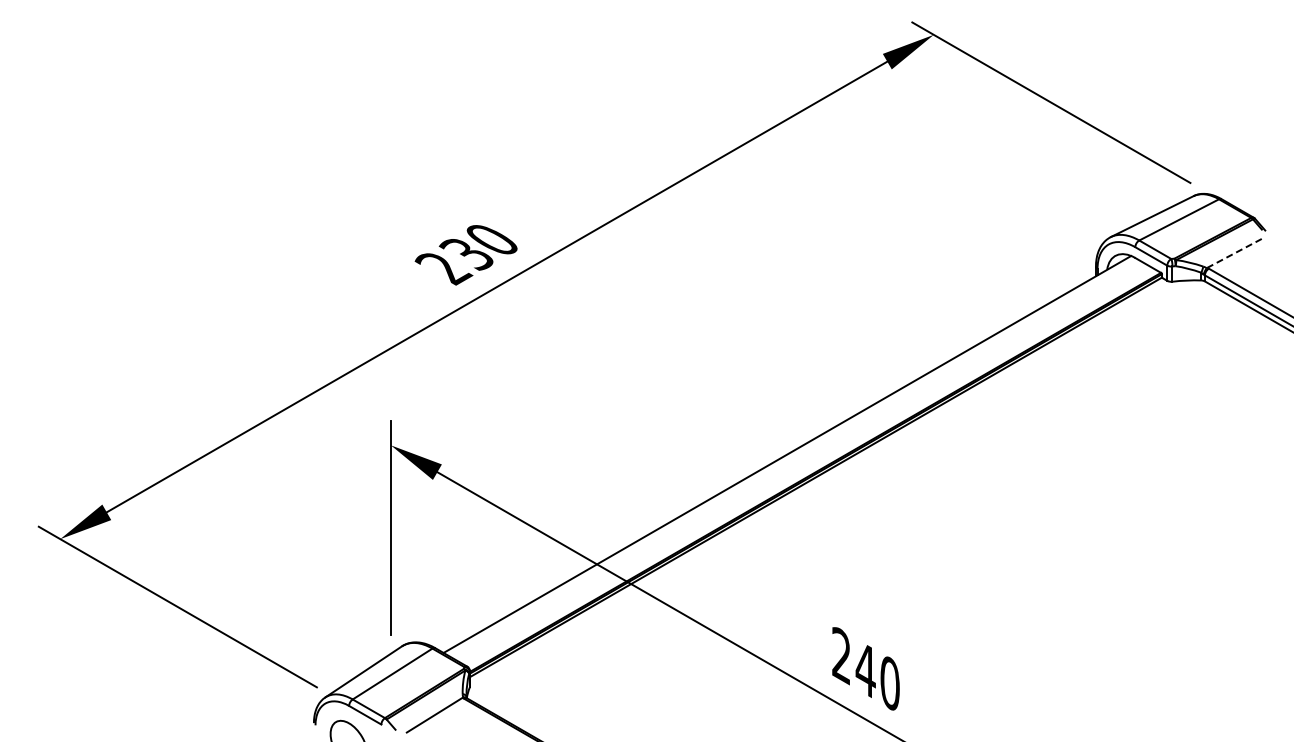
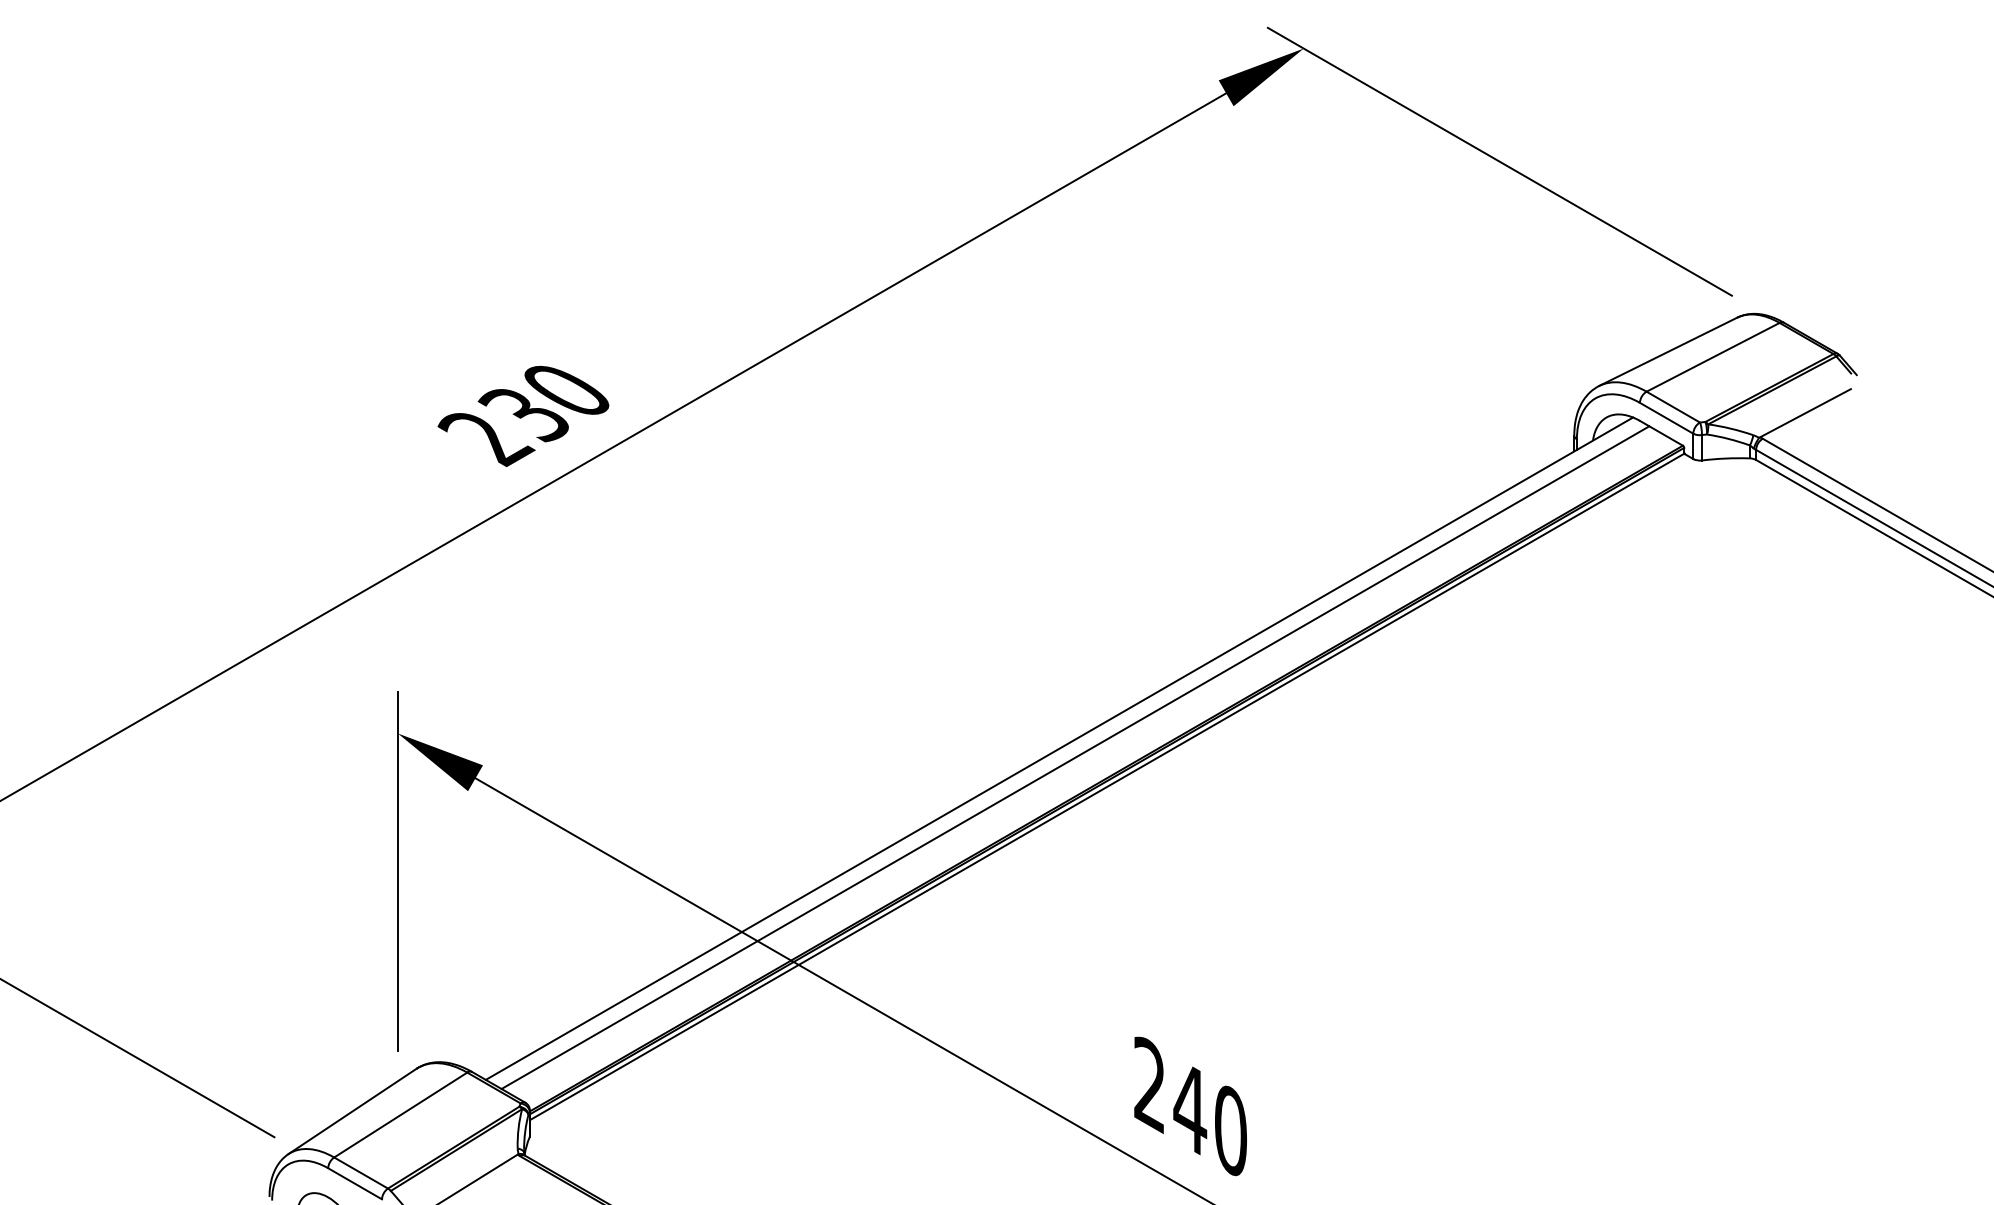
line: (1234, 253) -> (1805, 413), dashed -> solid
line: (796, 459) -> (1074, 757), added

